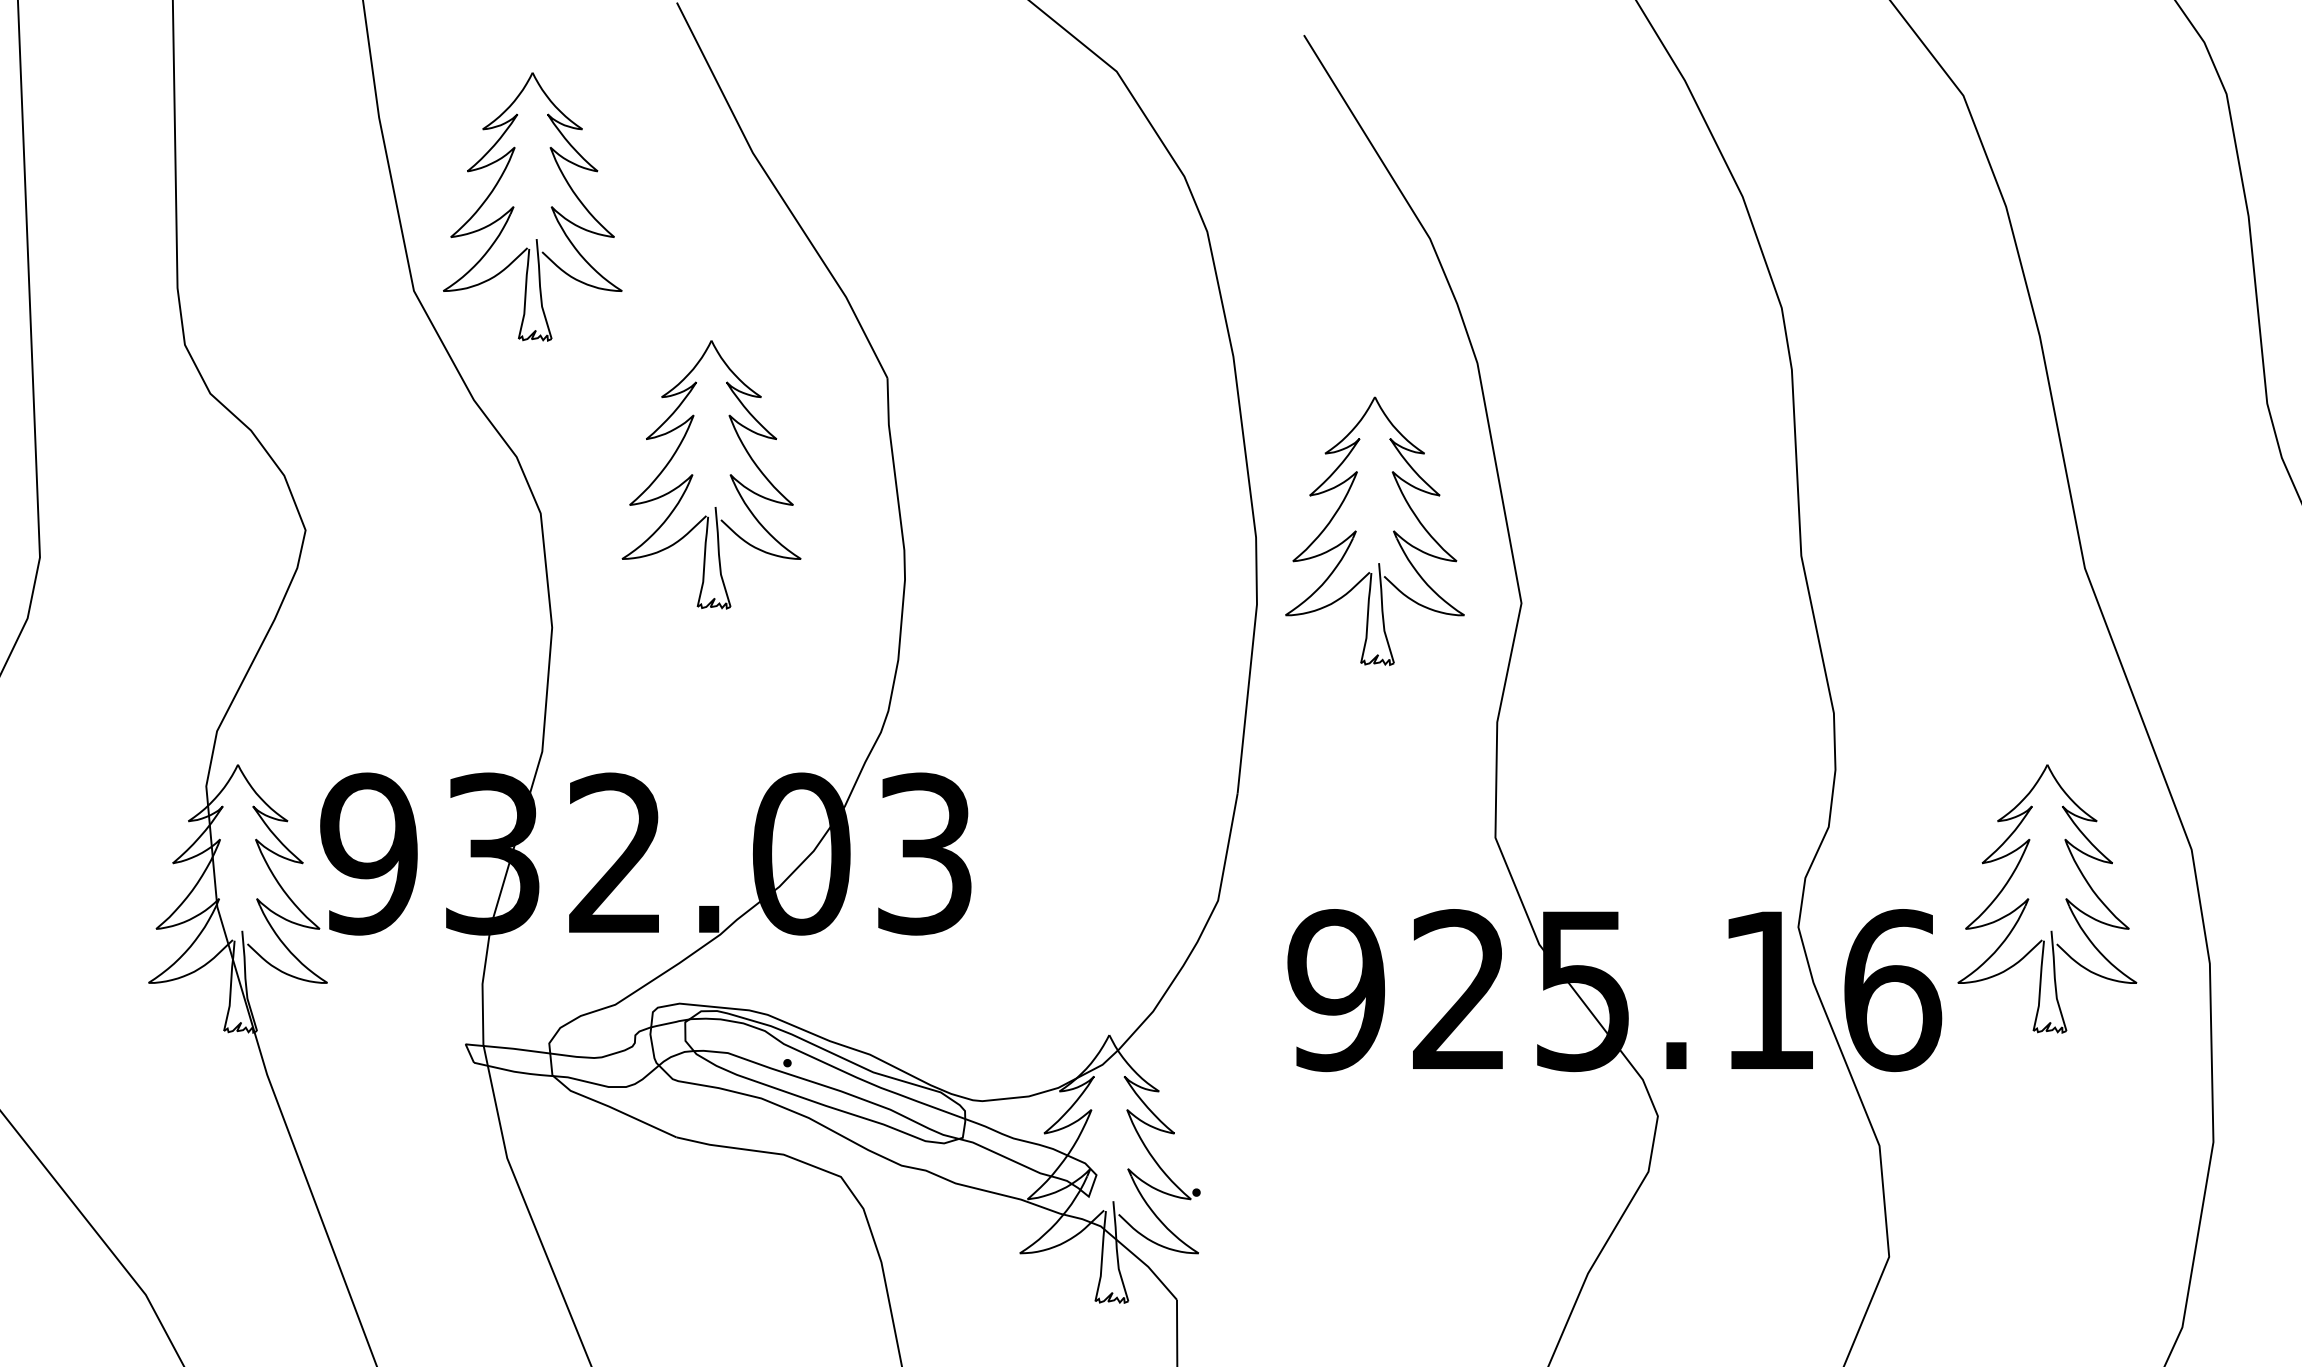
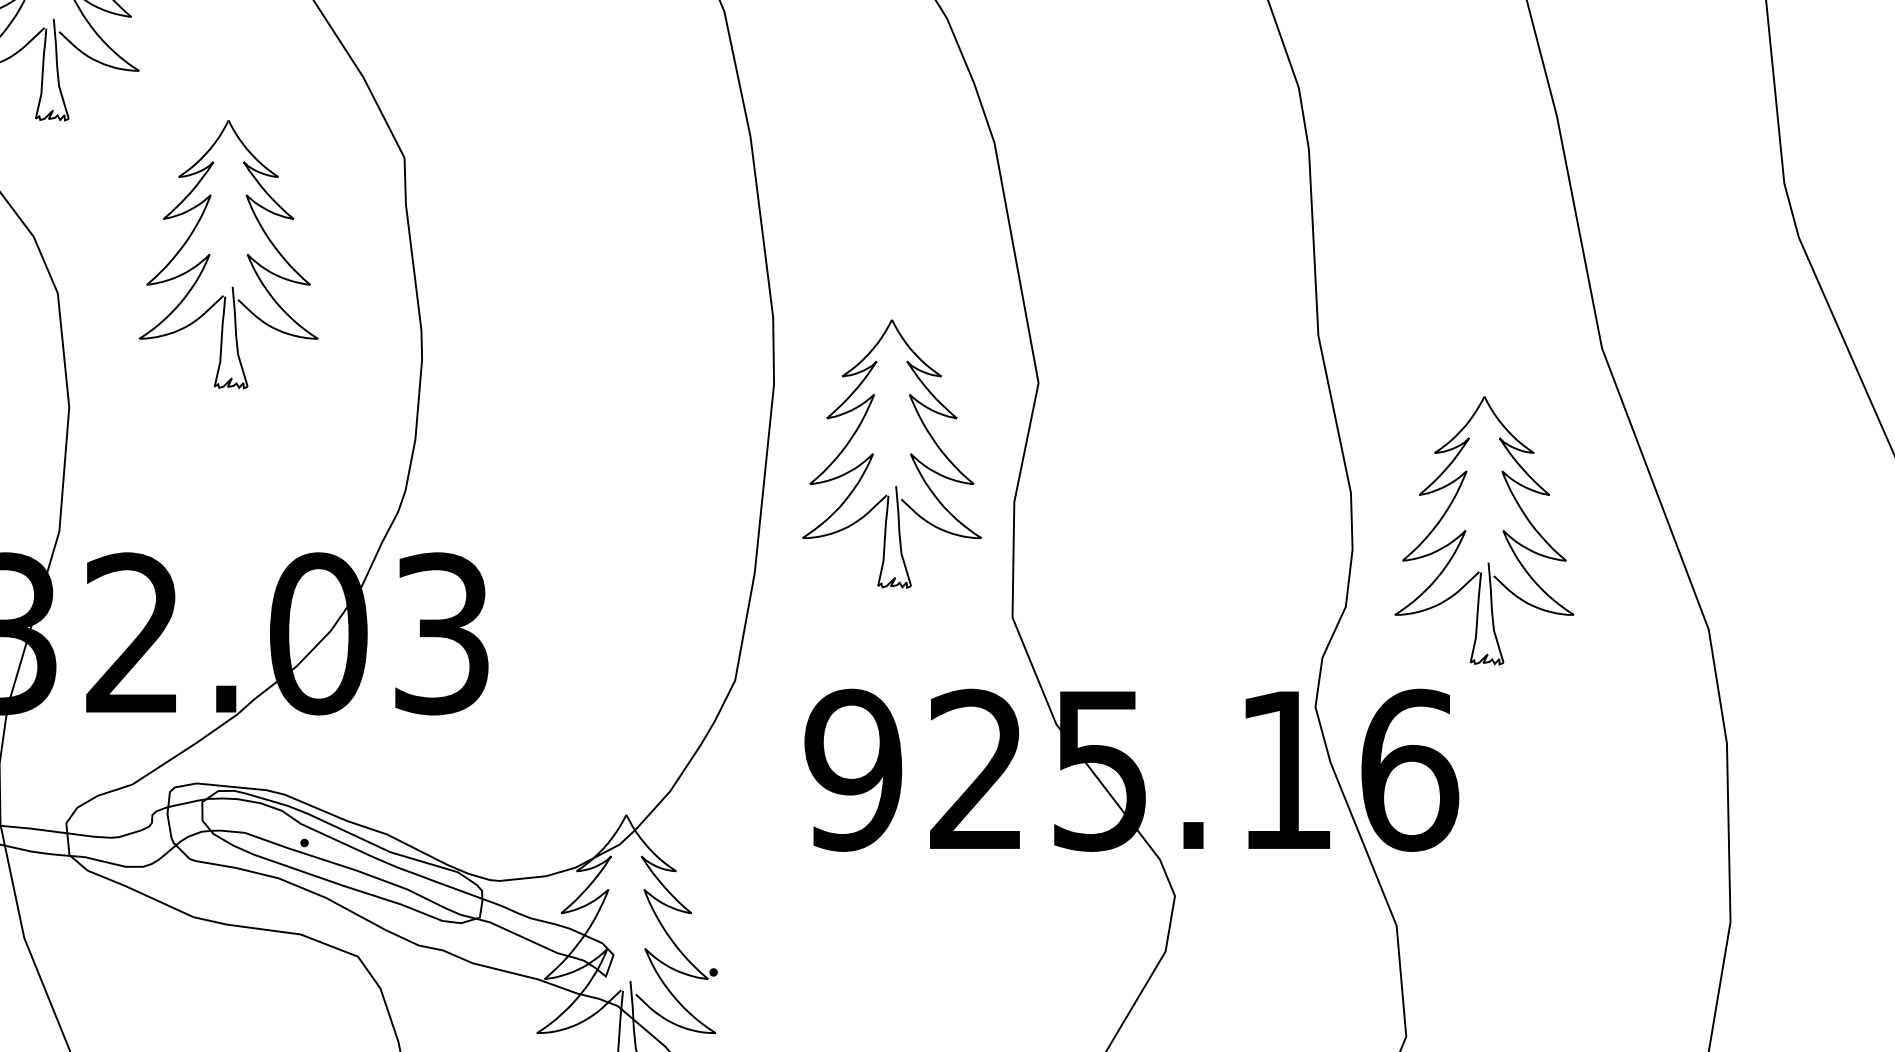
part: (1356, 531) -> (873, 454), moved
part: (2065, 898) -> (1502, 530), moved

